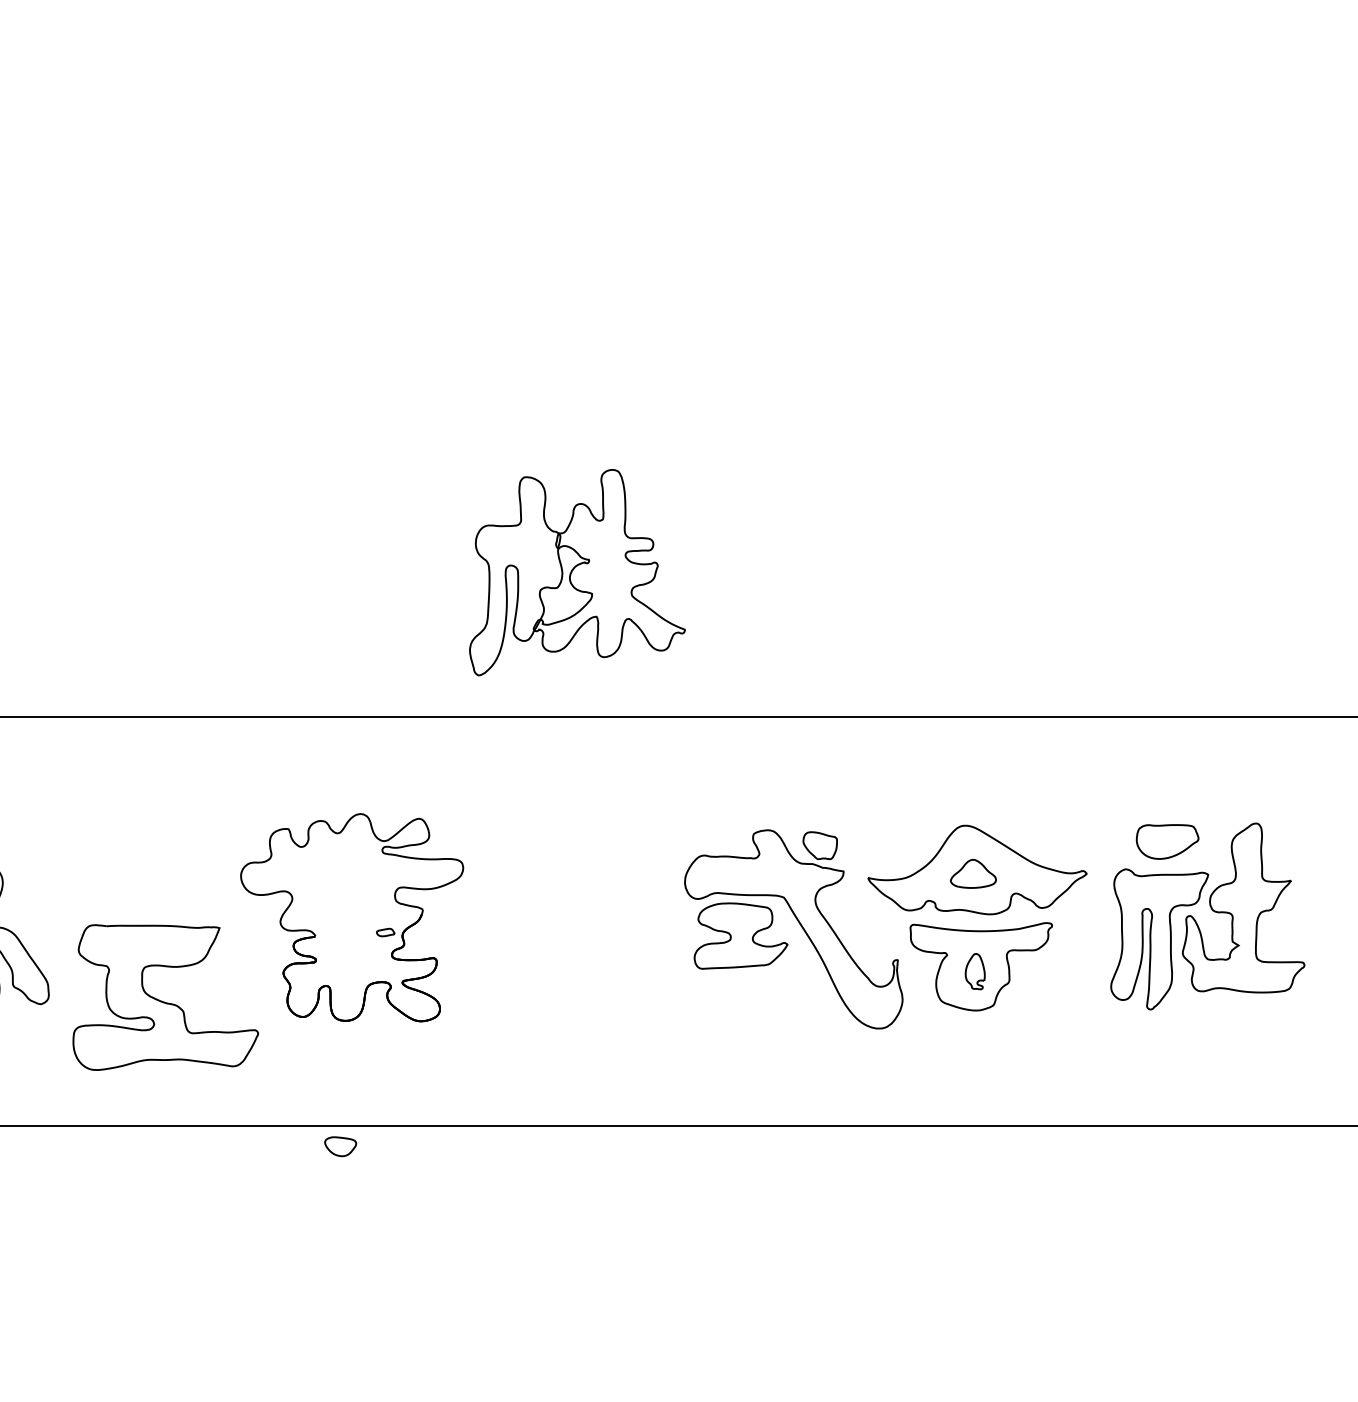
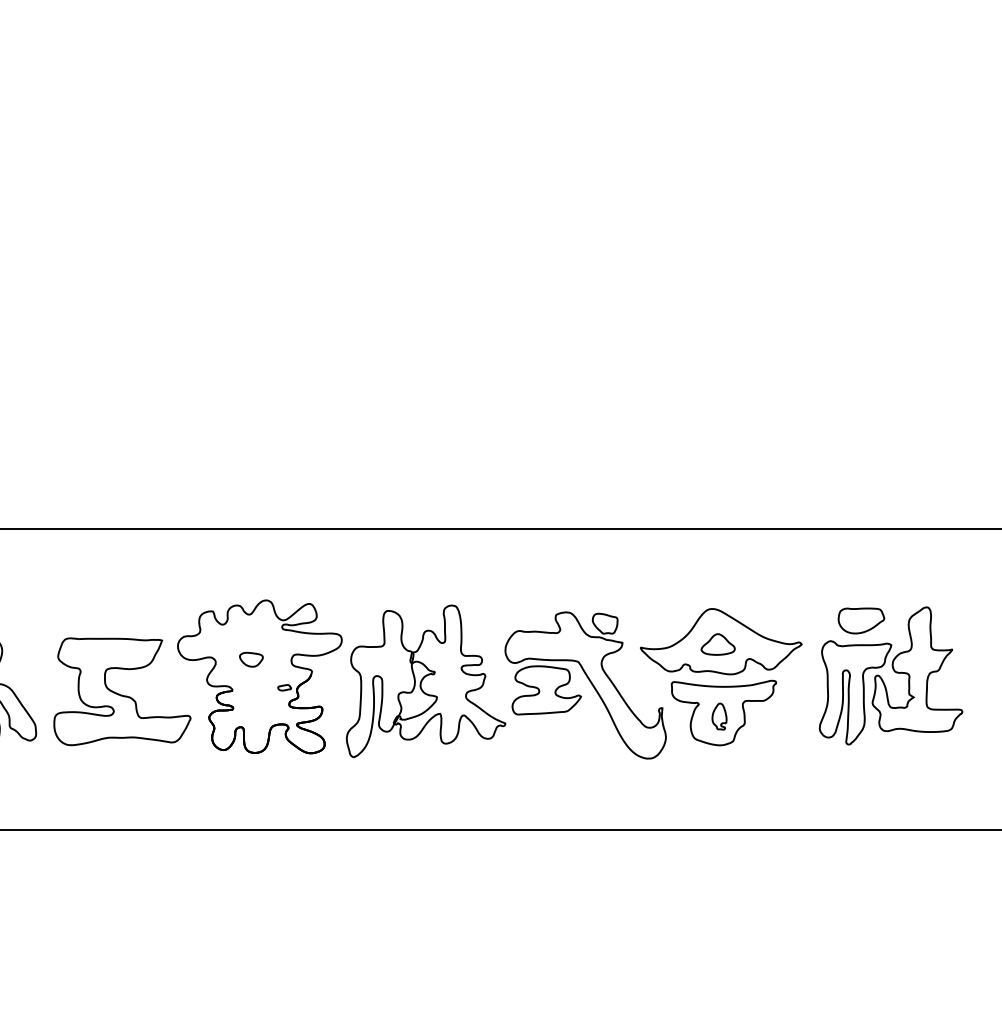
part: (578, 572) -> (426, 681), moved
curve: (165, 1001) -> (122, 694), moved
part: (340, 1146) -> (251, 659), moved

